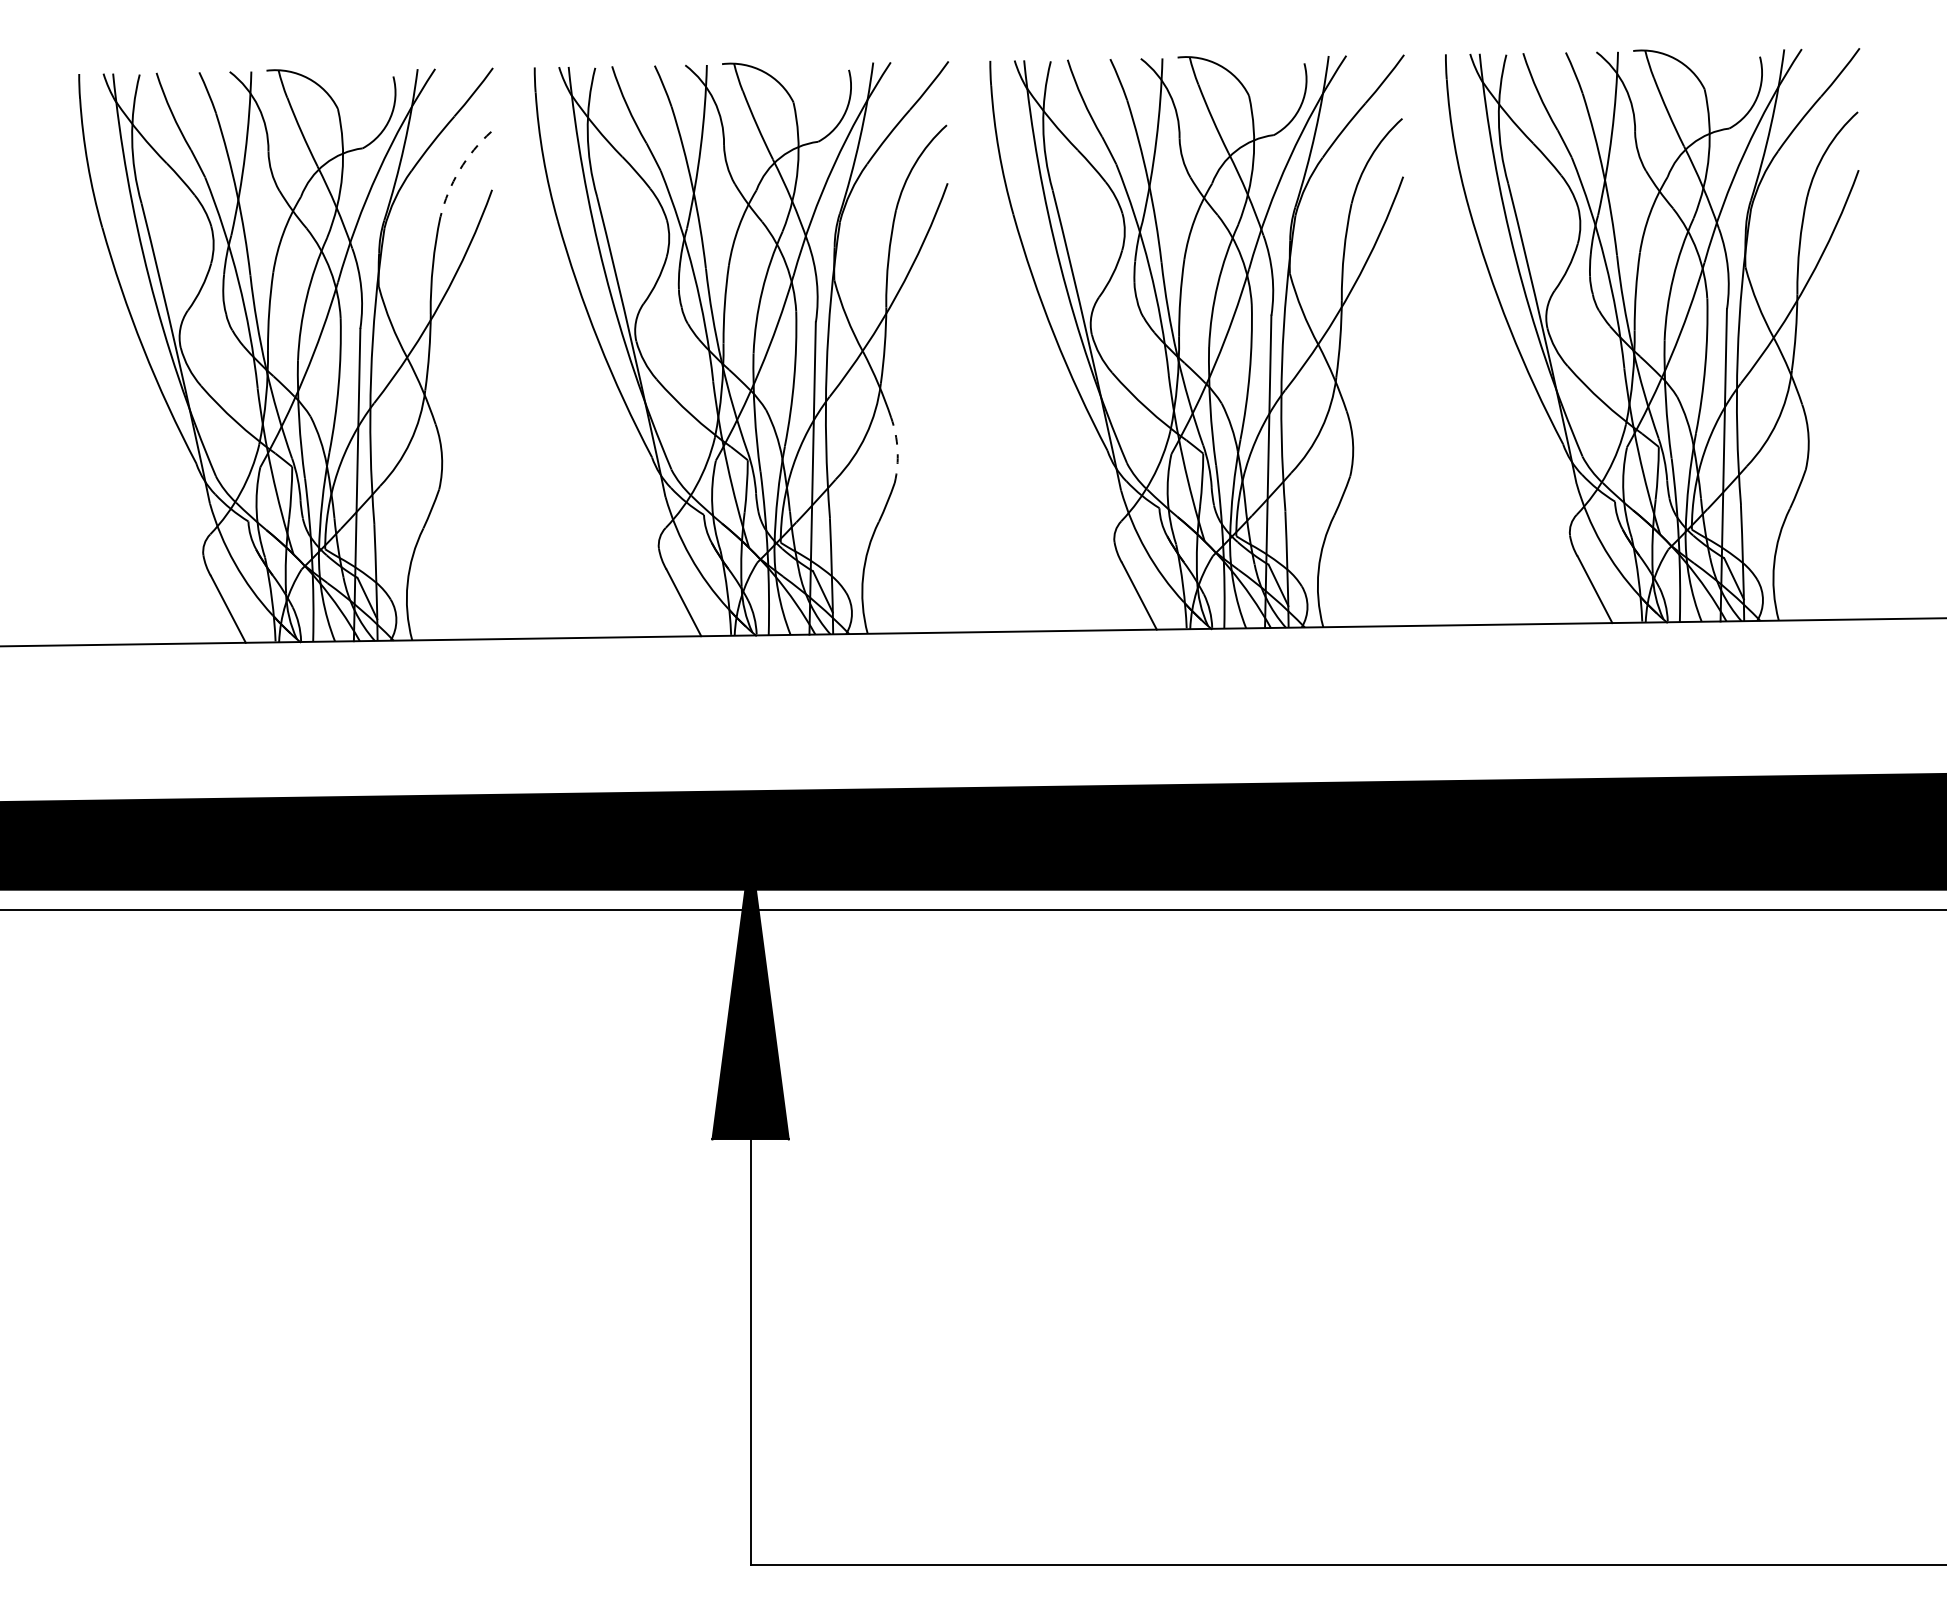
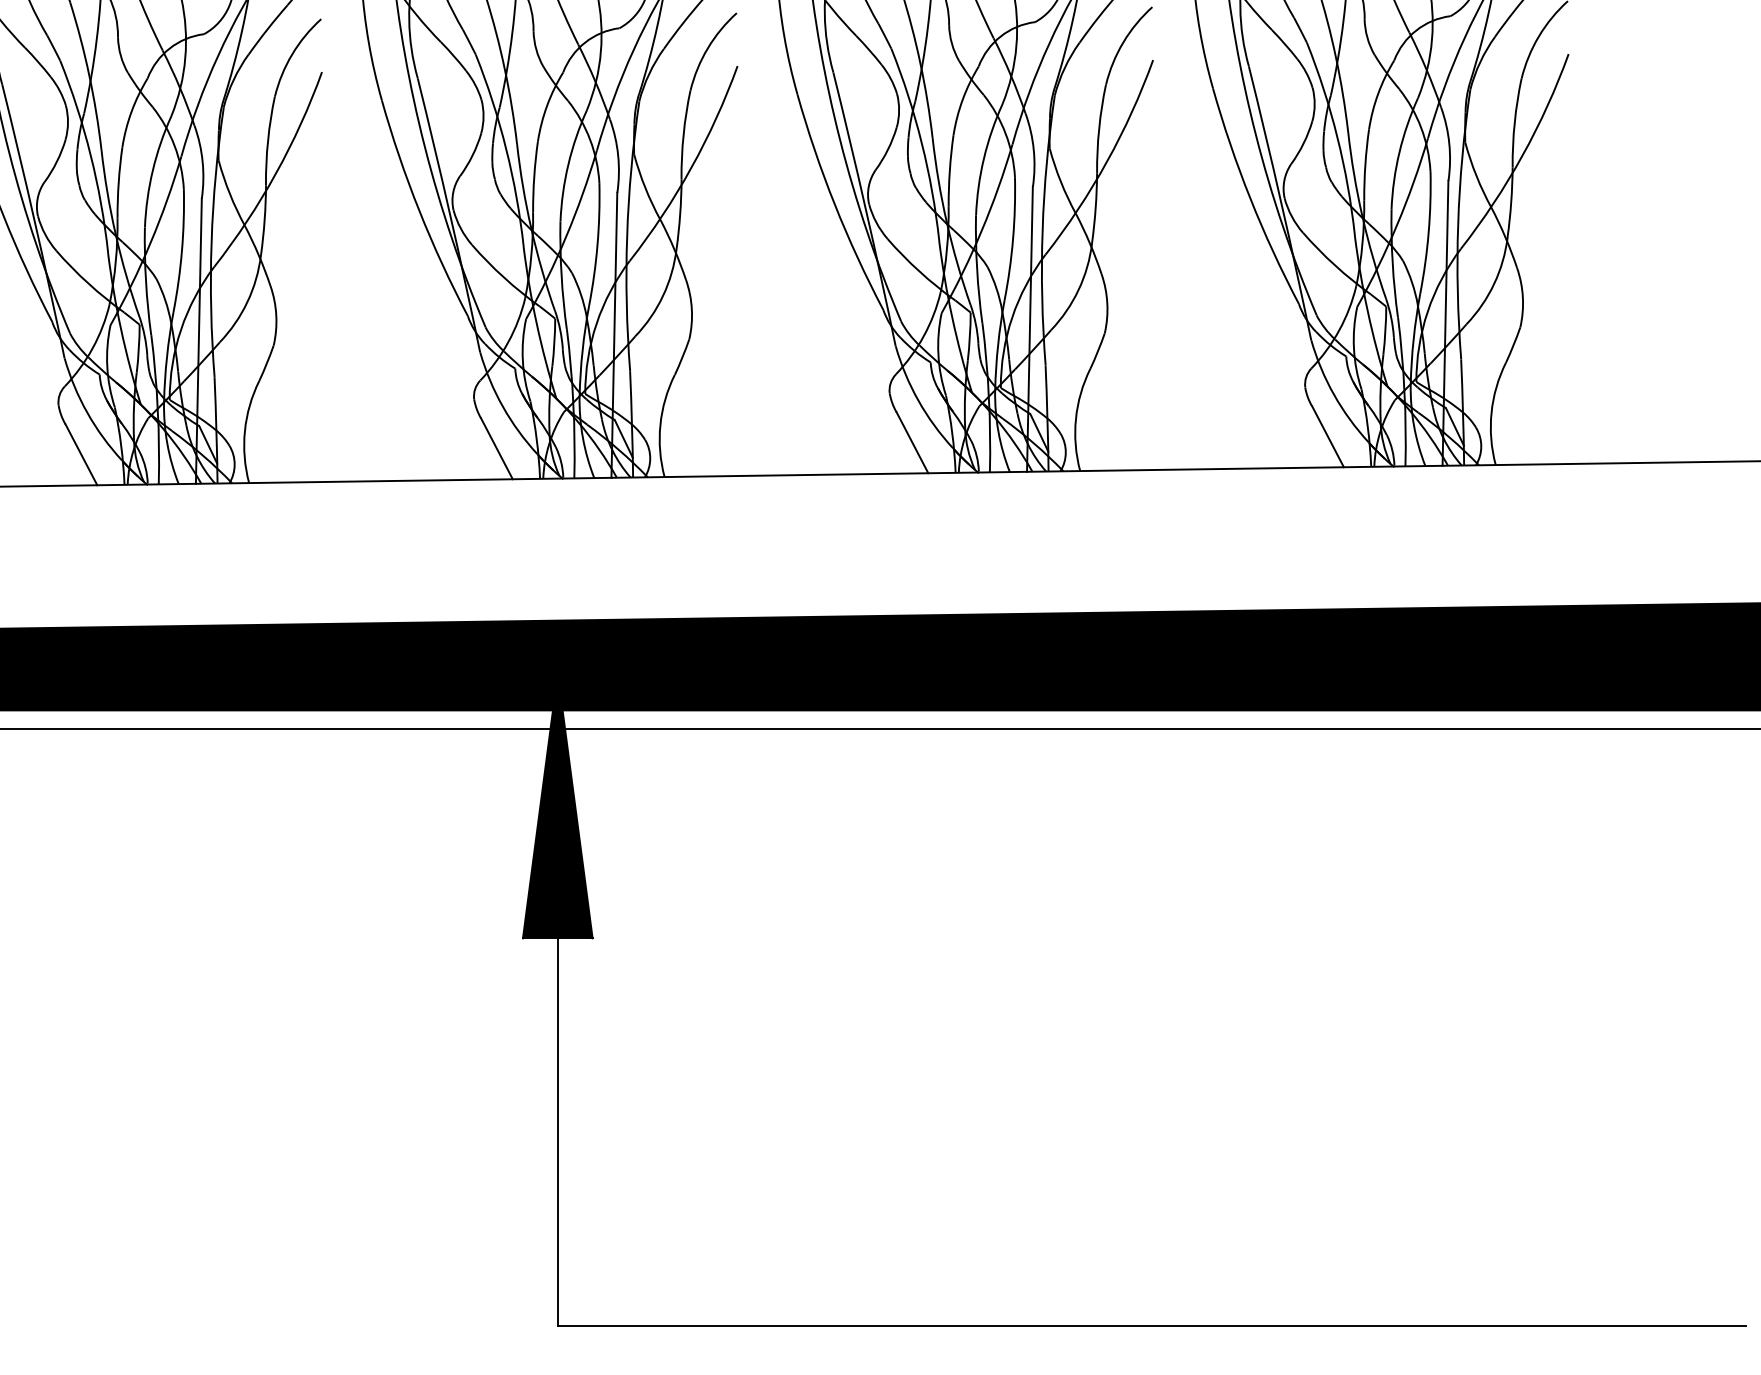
arc: (459, 170) -> (292, 54), dashed -> solid
arc: (897, 450) -> (691, 309), dashed -> solid

